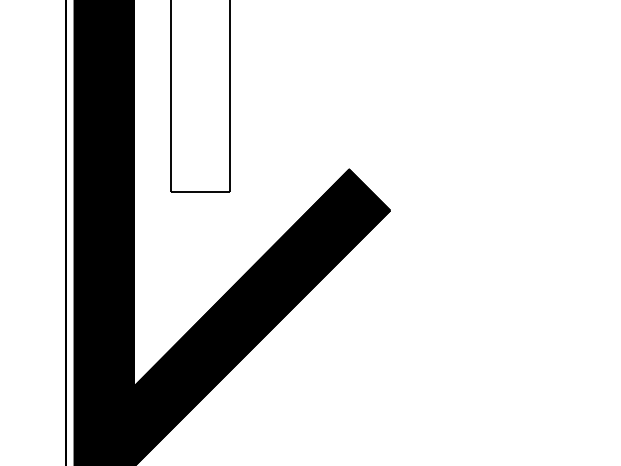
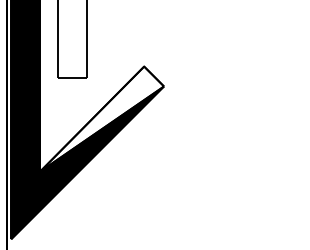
fill: (263, 276) -> (102, 118), removed

